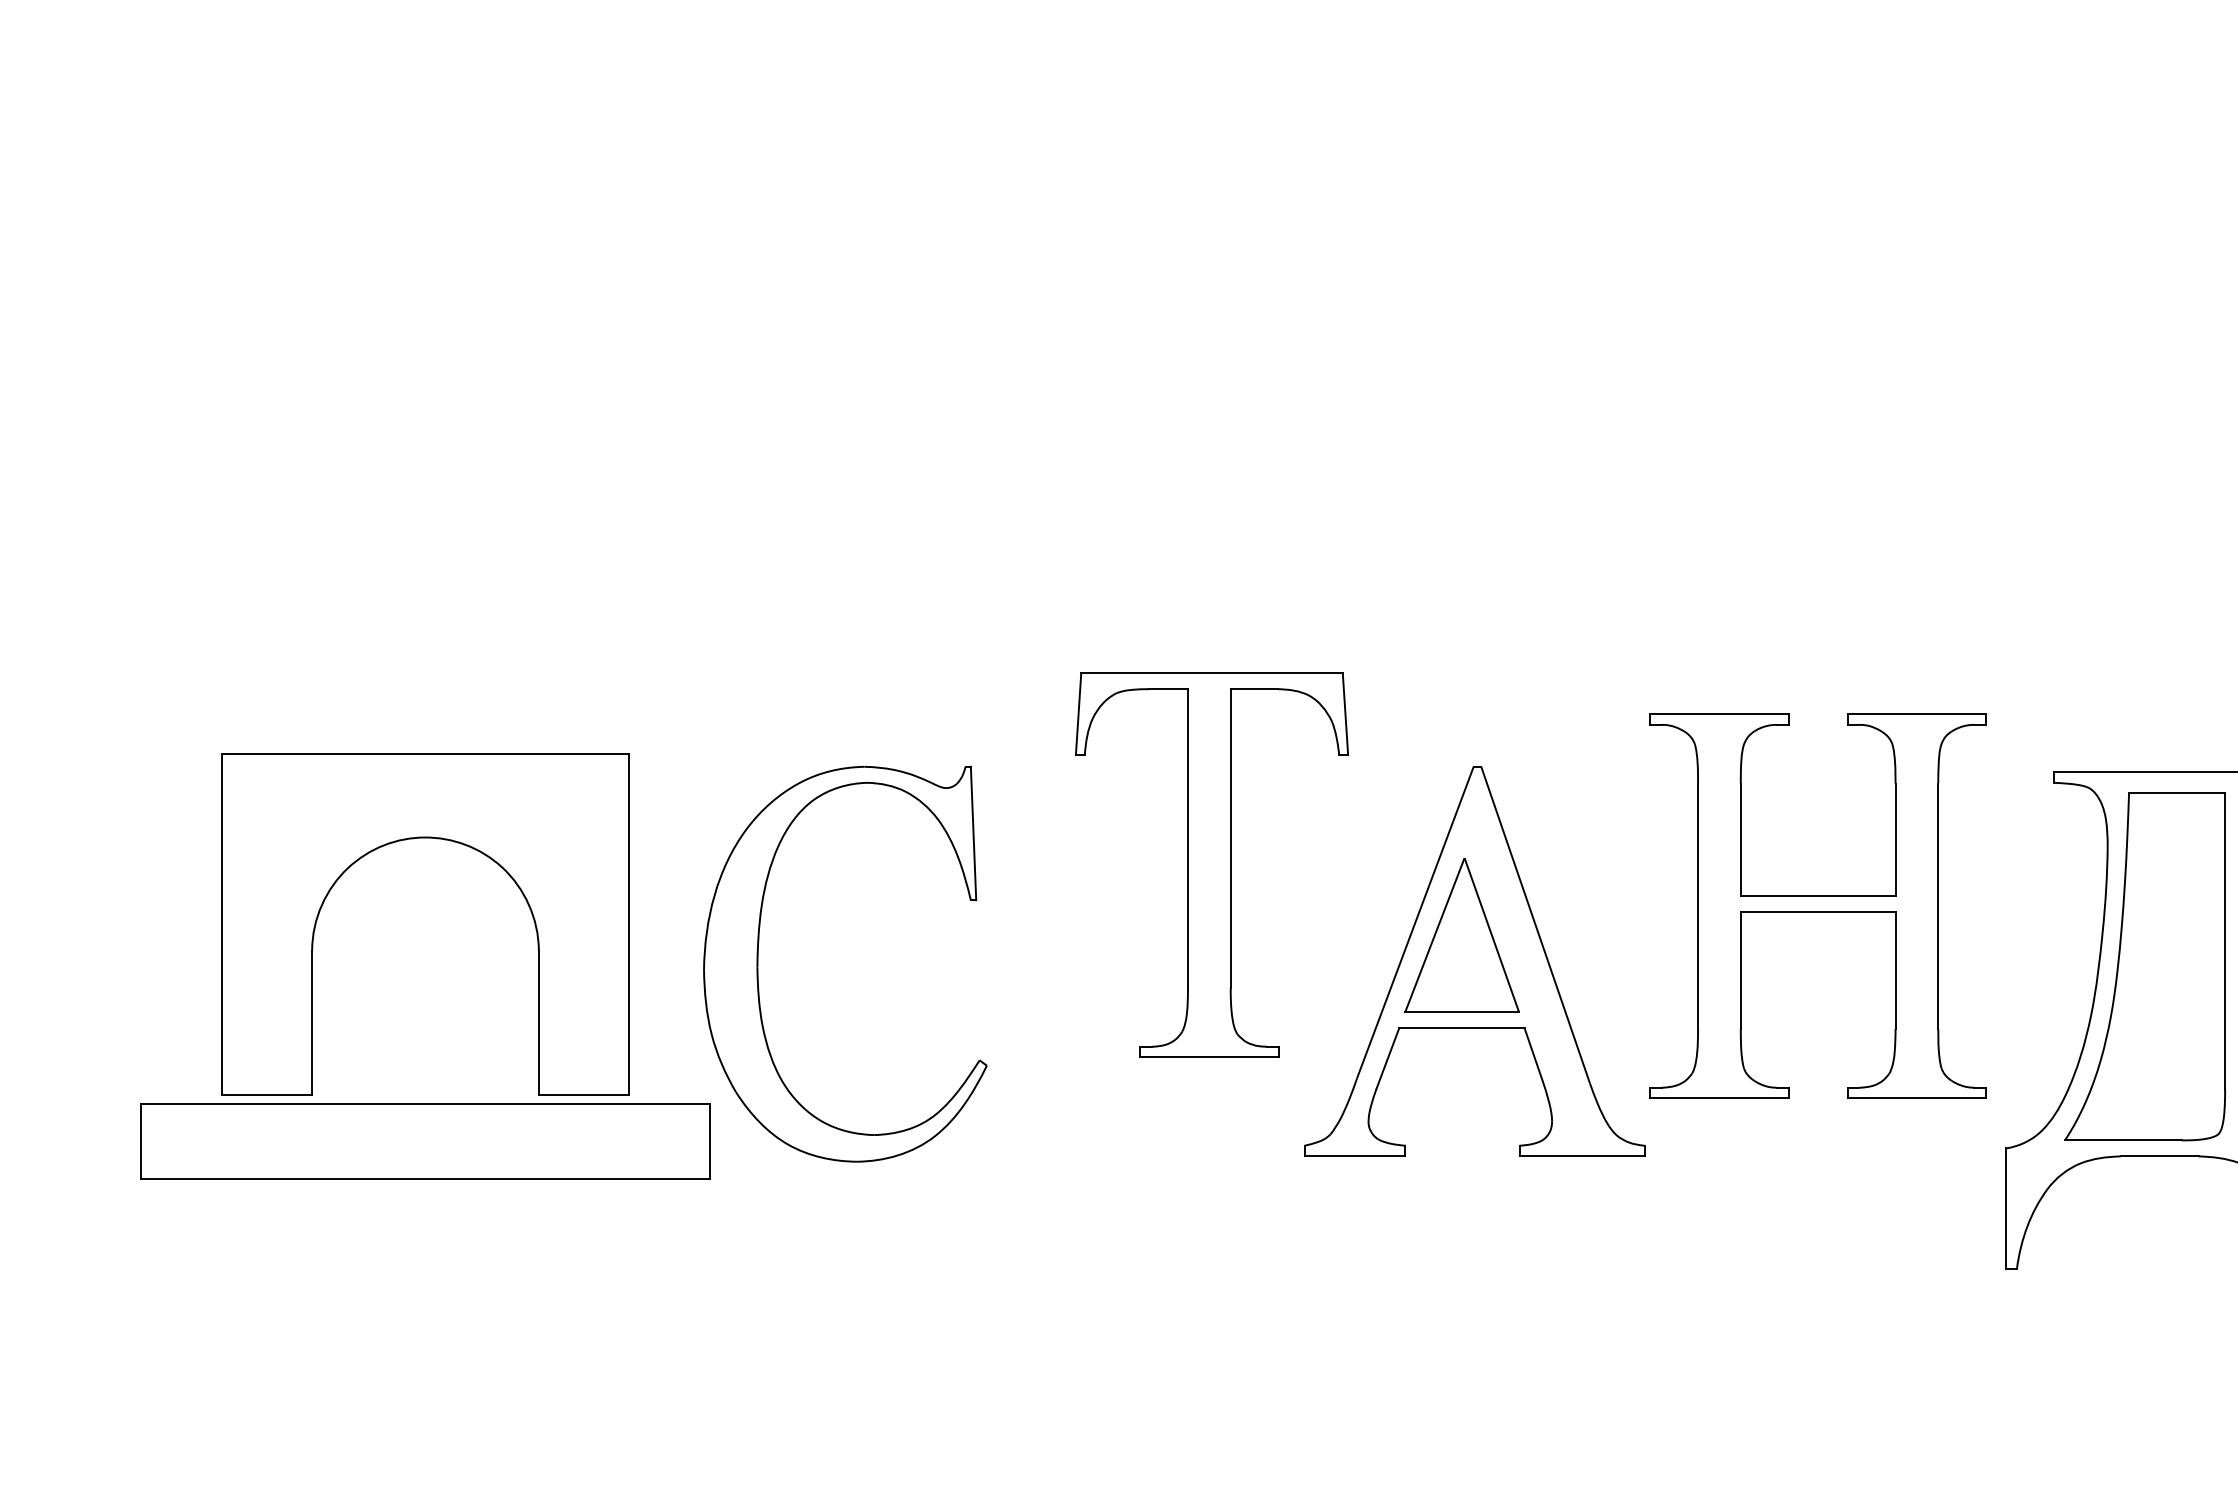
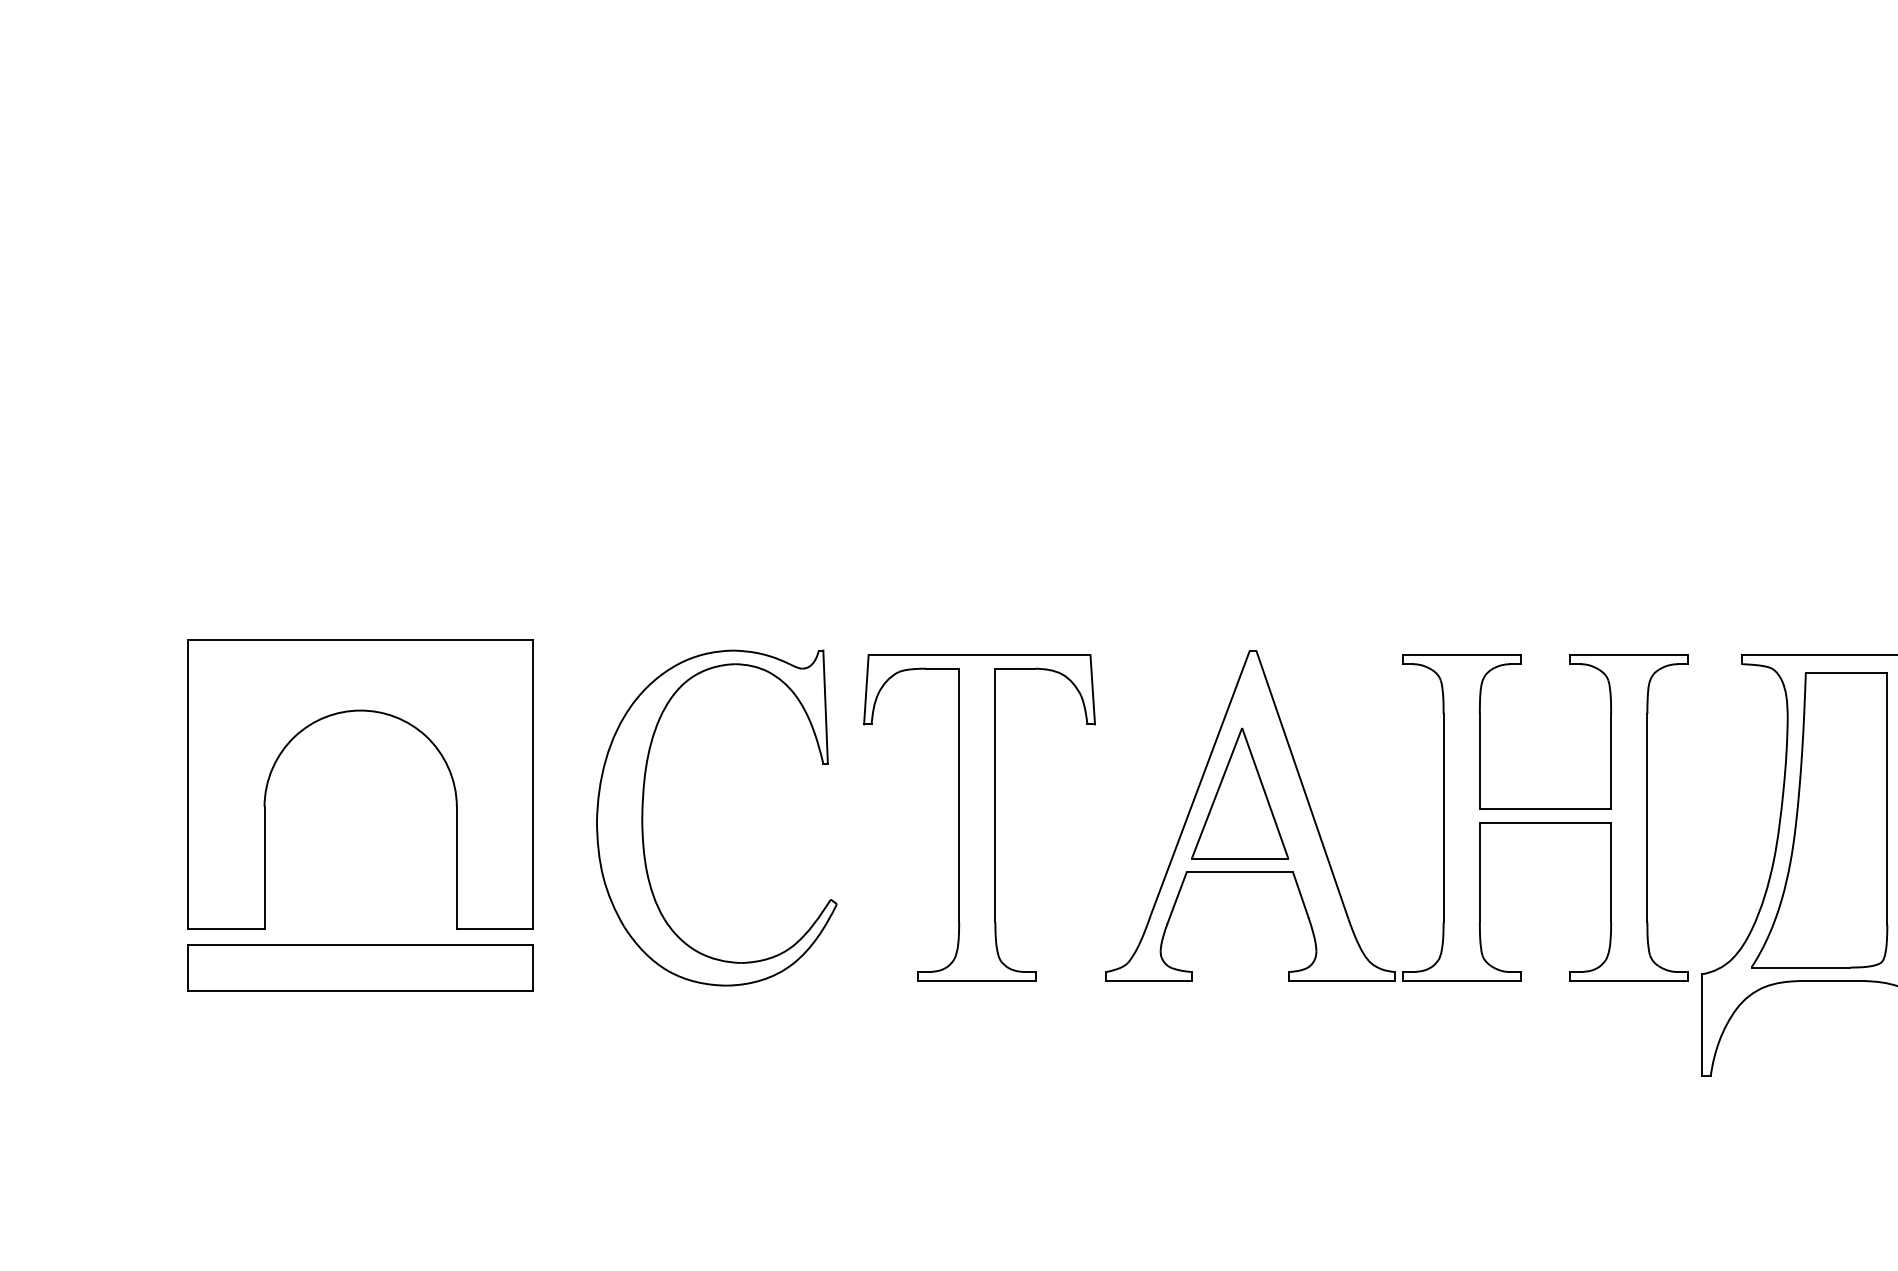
part: (1211, 864) -> (979, 817), moved
part: (1817, 905) -> (1544, 817), moved
part: (425, 1140) -> (360, 967), size x0.71

